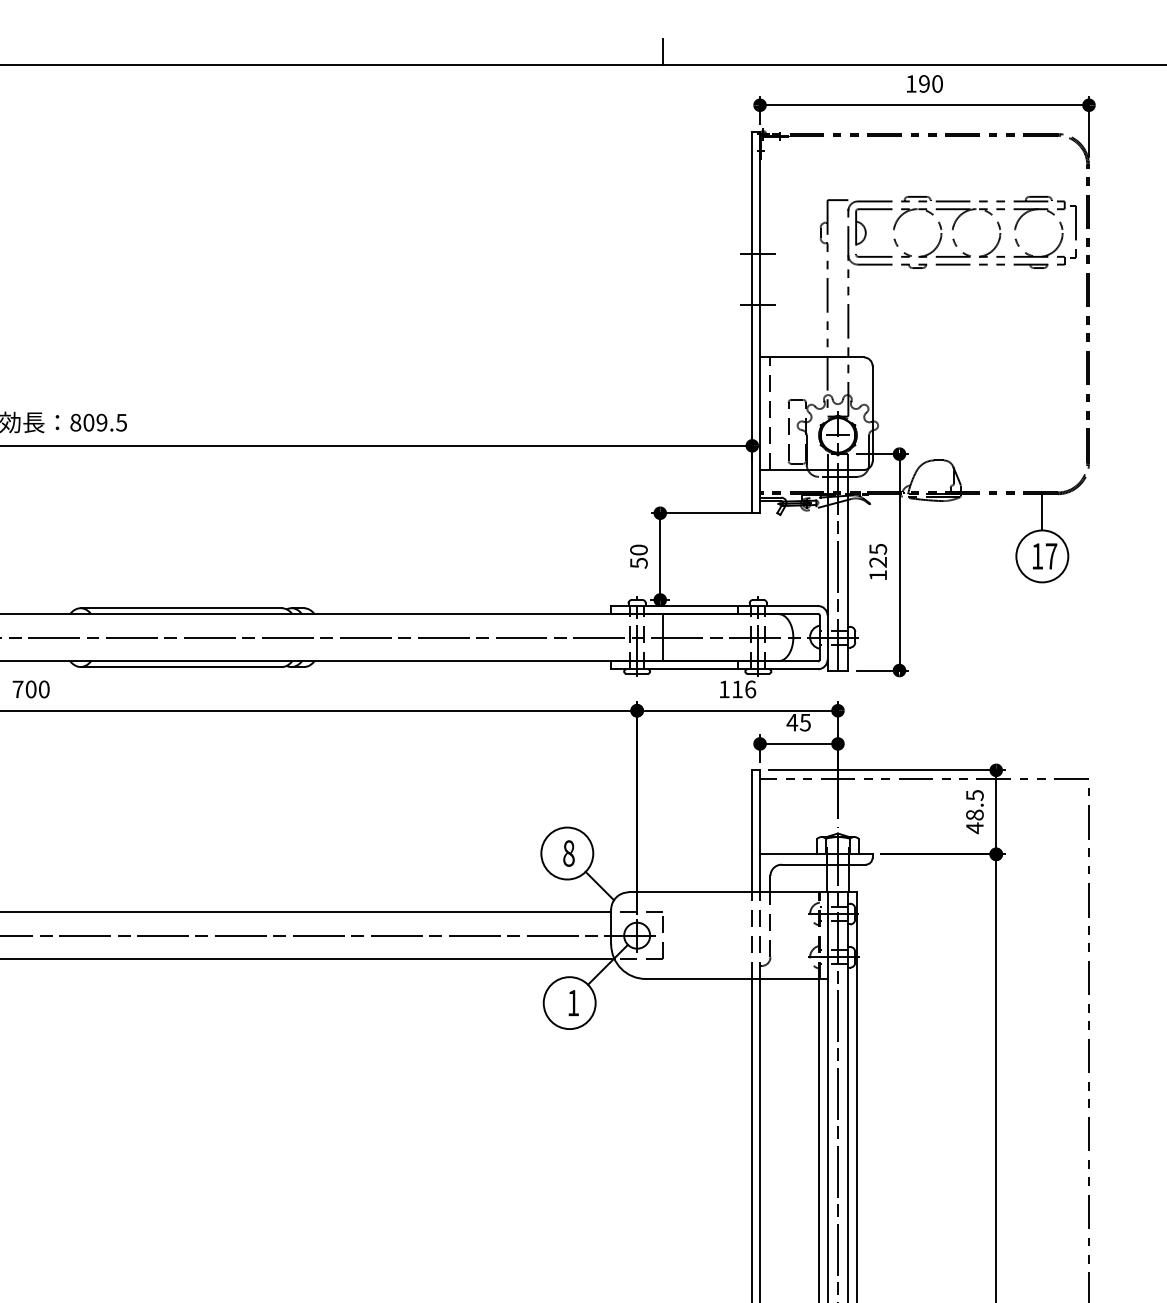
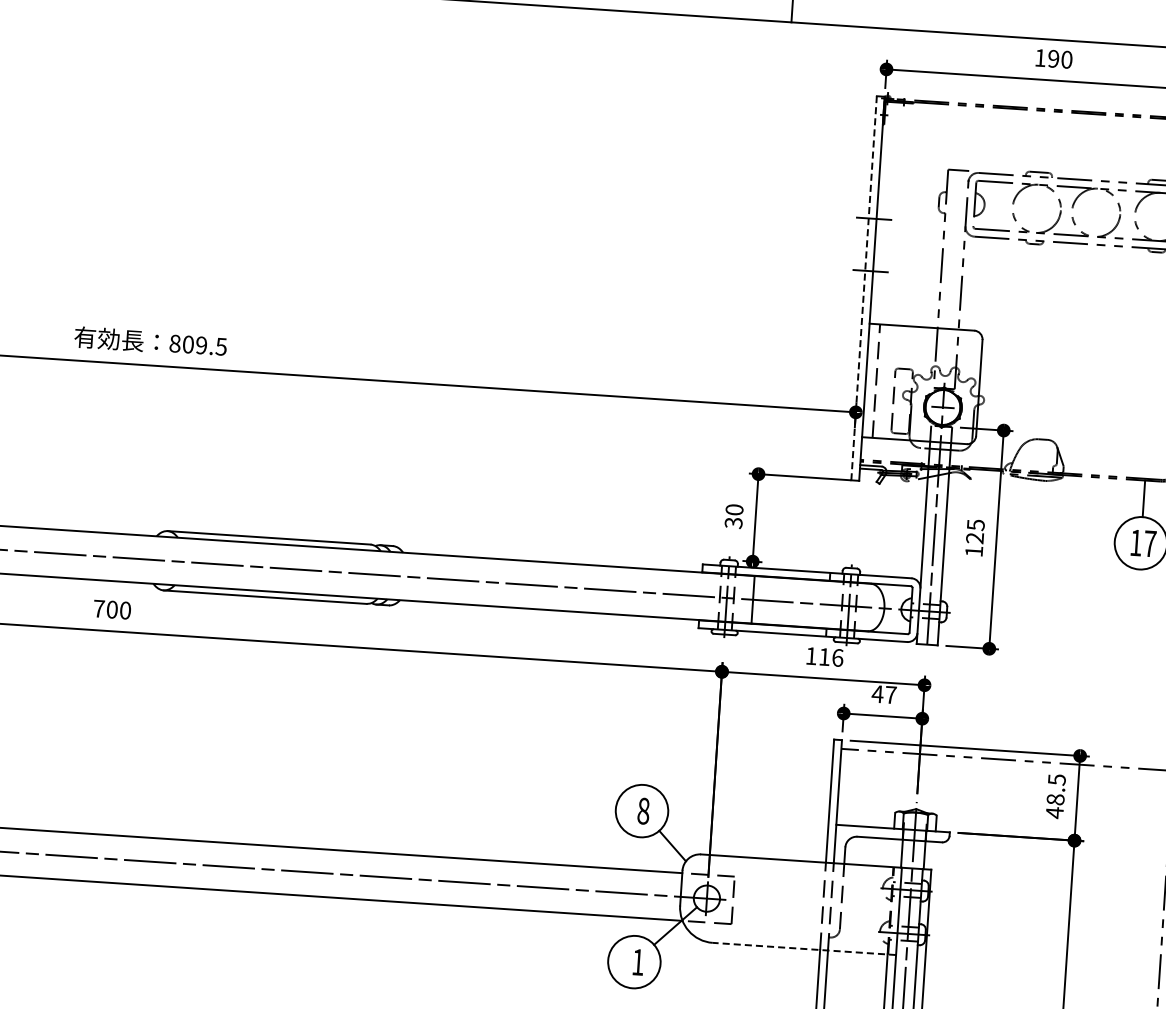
line: (752, 322) -> (864, 287), solid -> dashed
text: (638, 562) -> (733, 522), 50 -> 30
text: (804, 722) -> (889, 694), 45 -> 47
line: (736, 978) -> (804, 948), solid -> dashed

